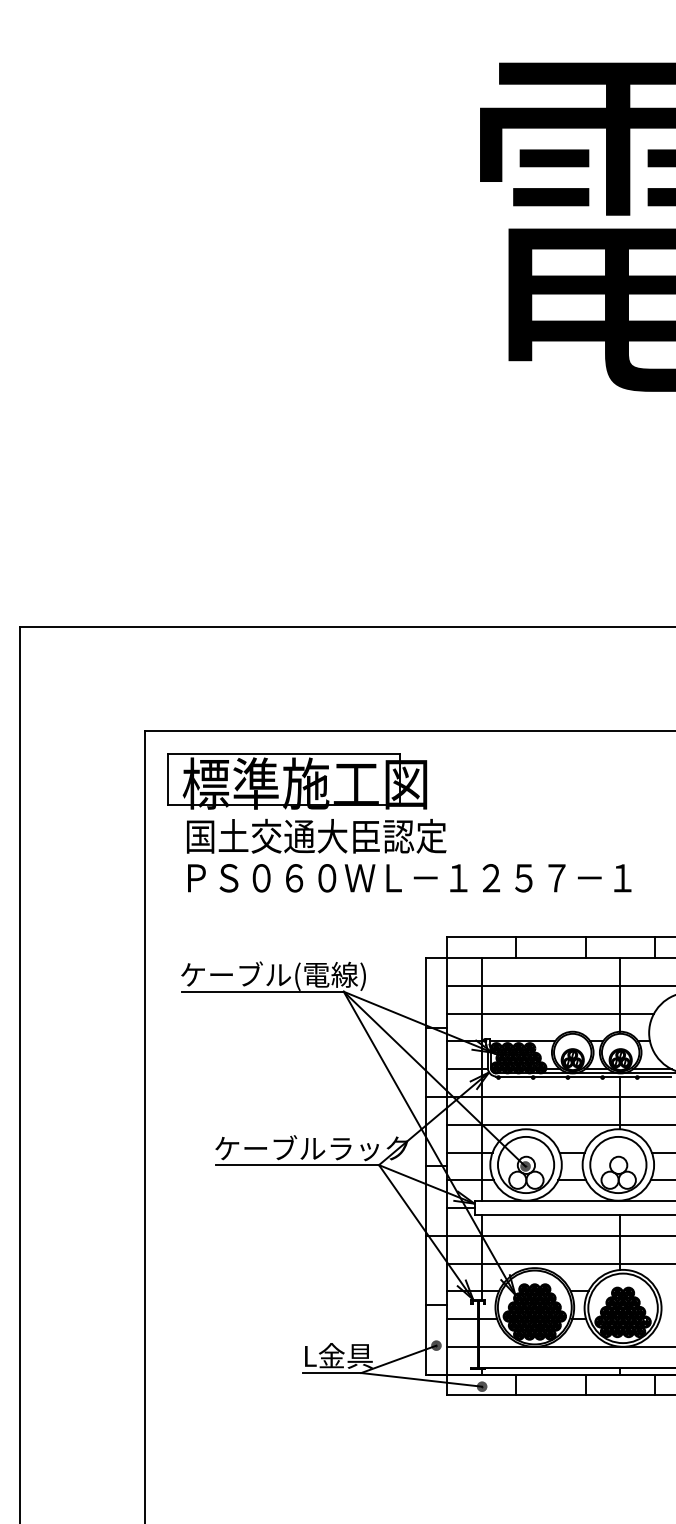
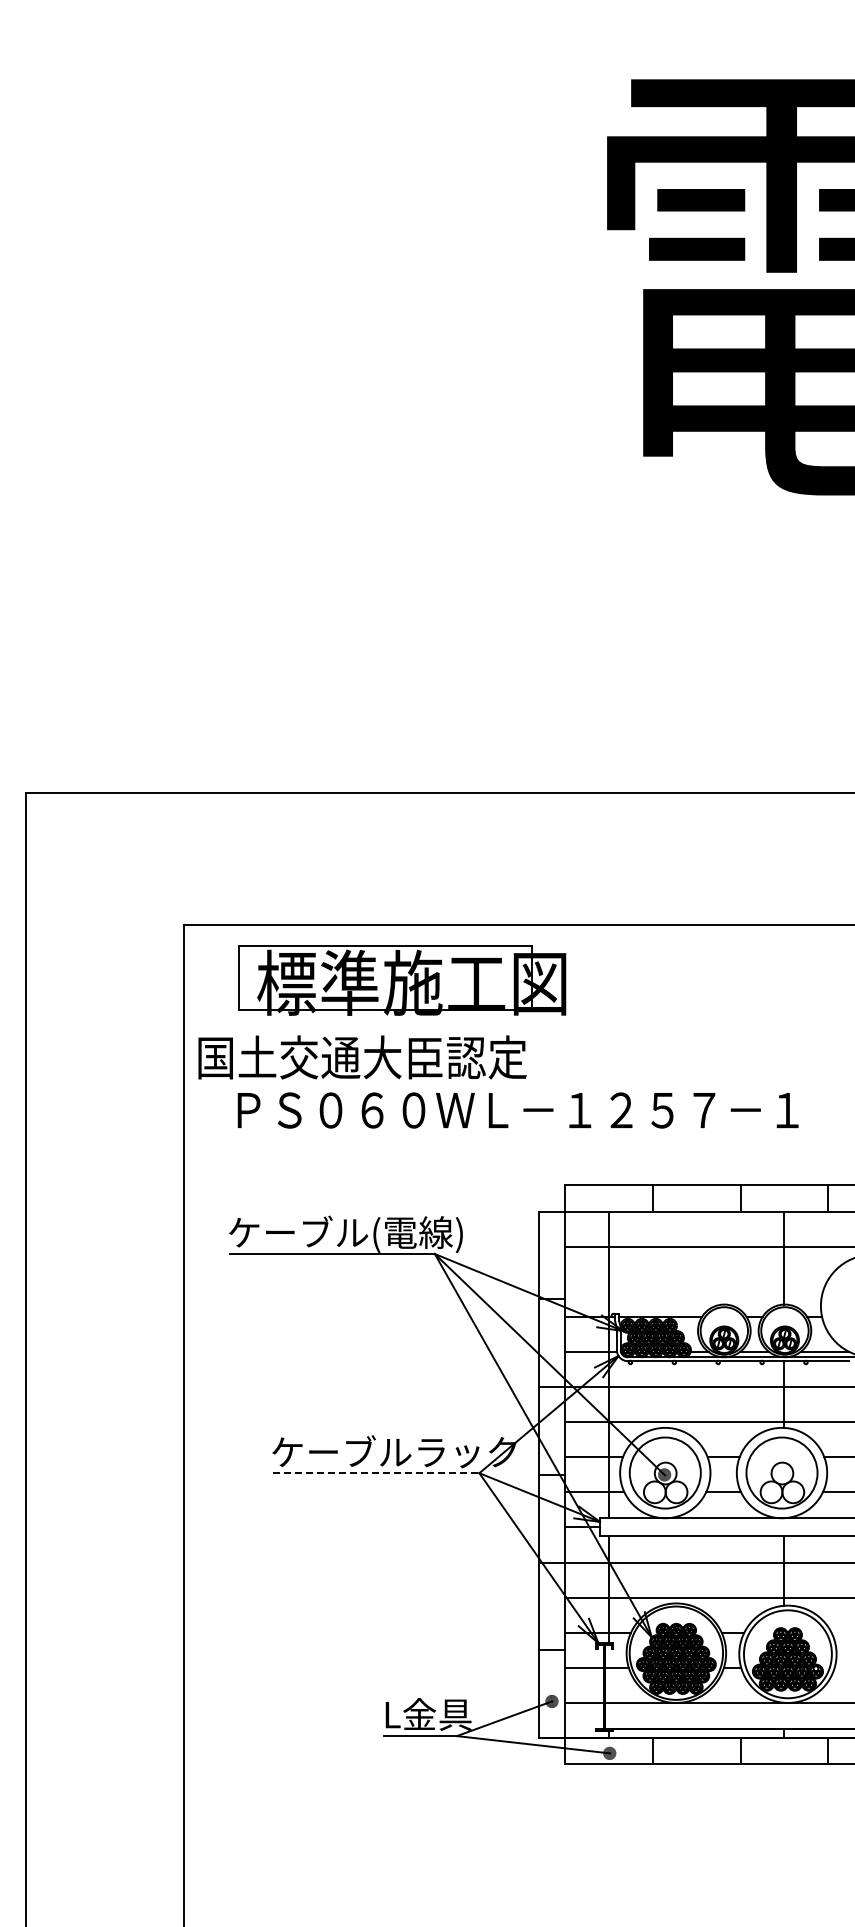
part: (297, 781) -> (402, 980), moved
text: (316, 836) -> (362, 1057), moved
line: (550, 1013) -> (696, 1281), removed
line: (297, 1165) -> (376, 1473), solid -> dashed

